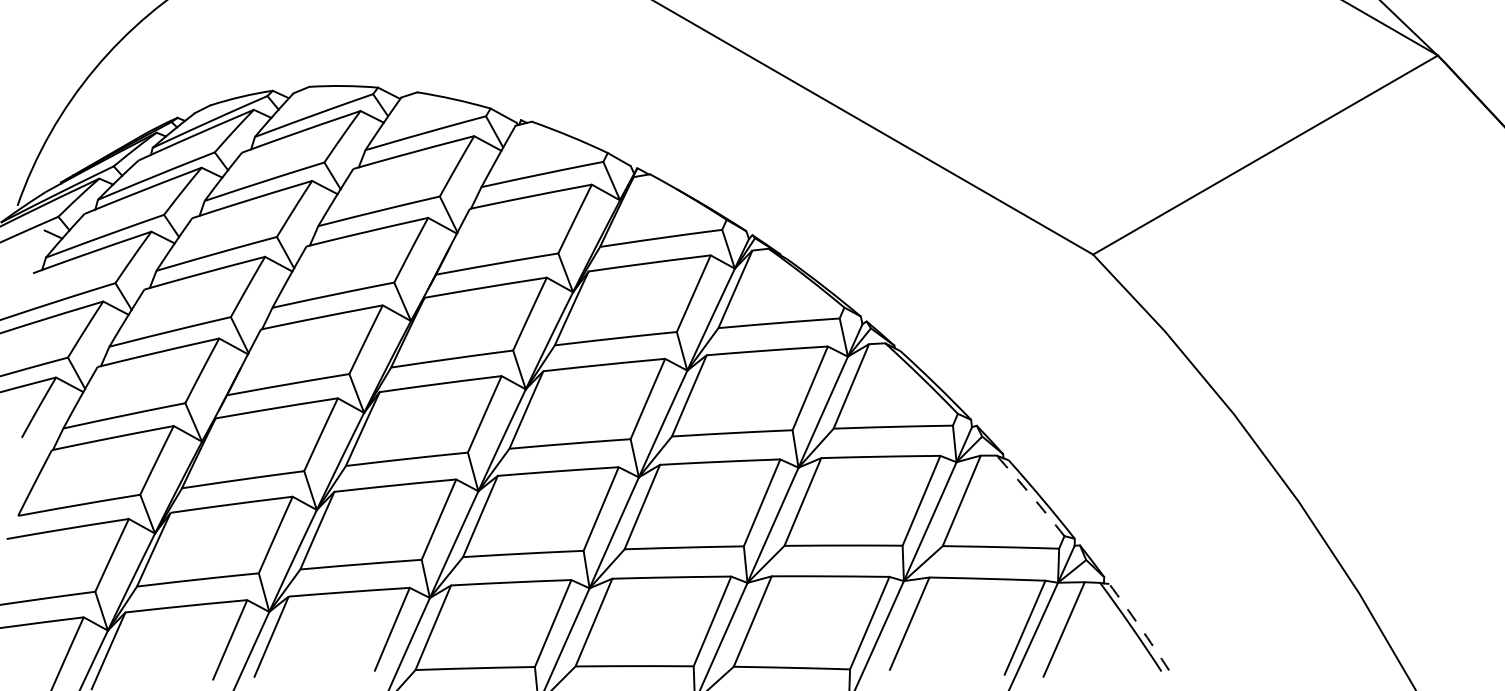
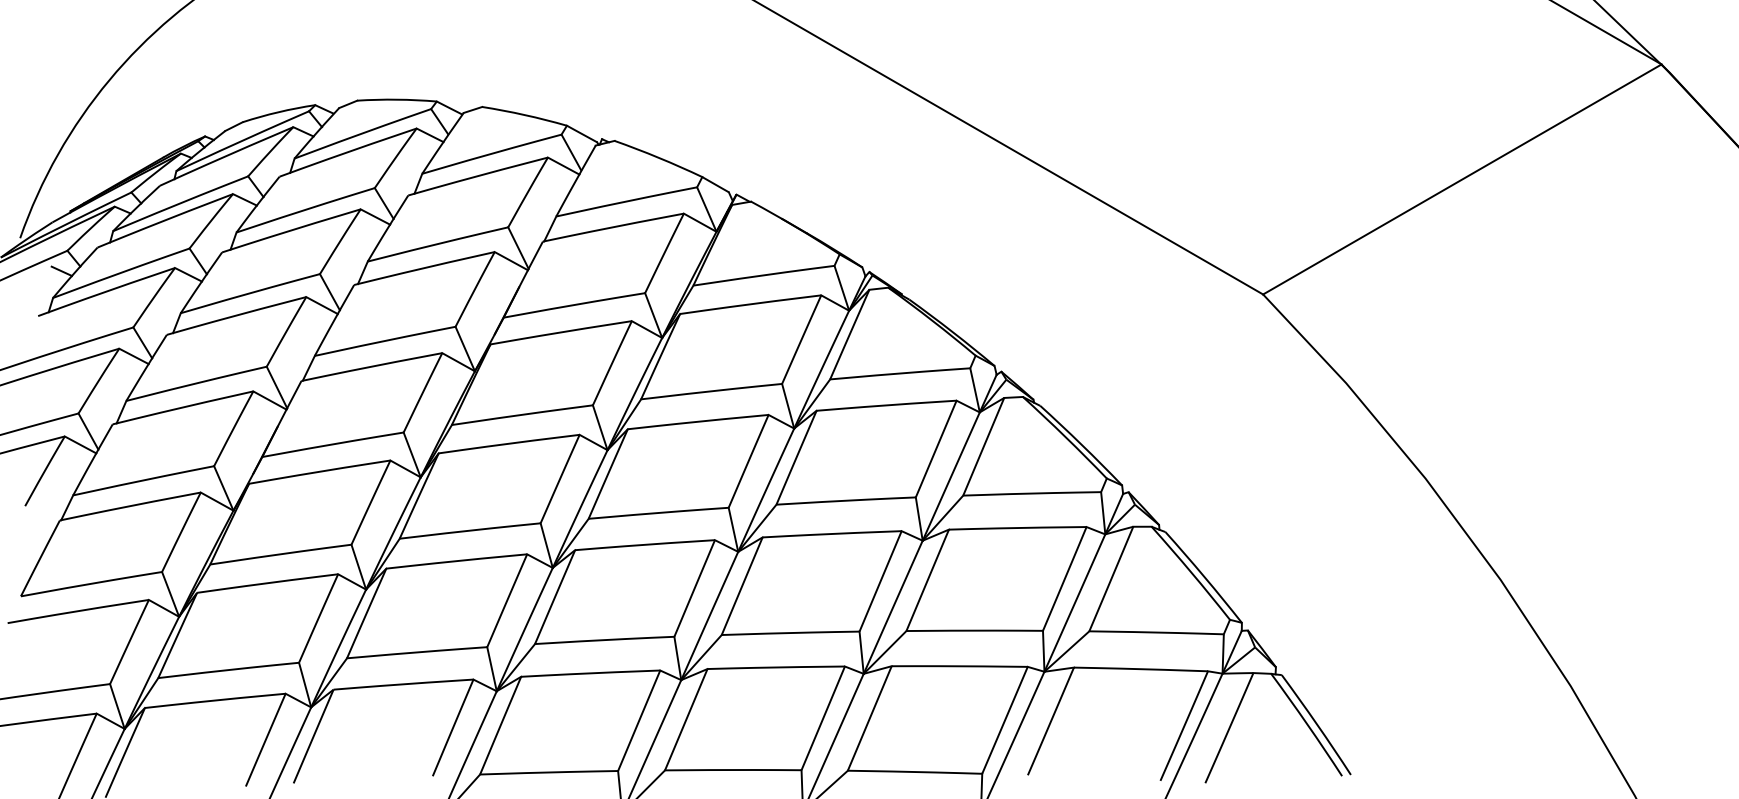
arc: (1031, 495) -> (1191, 572), dashed -> solid
arc: (1140, 626) -> (1317, 724), dashed -> solid

